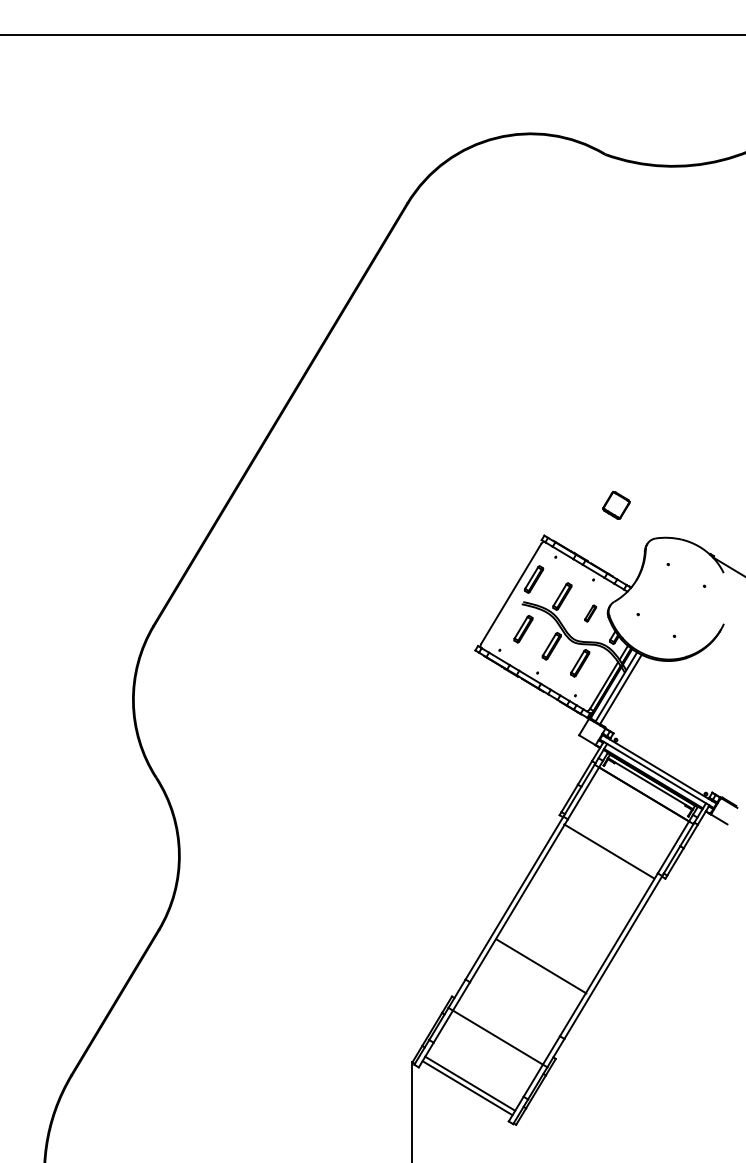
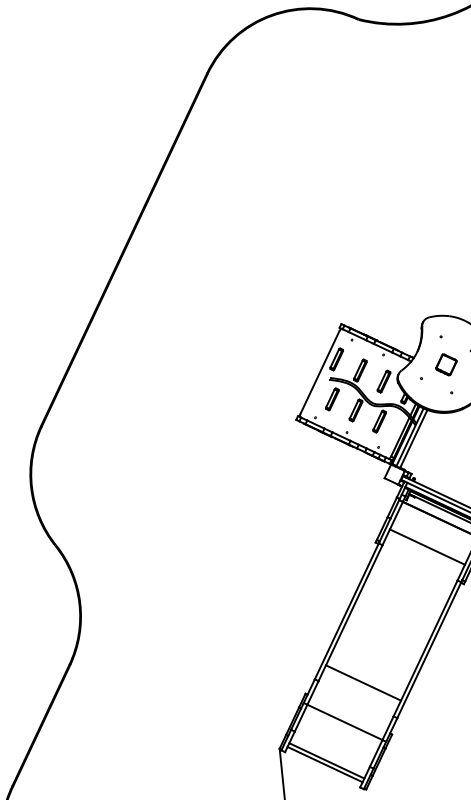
part: (616, 504) -> (446, 364), moved
part: (590, 613) -> (383, 381), size x1.67
line: (609, 851) -> (427, 547), moved
line: (541, 966) -> (363, 683), moved

